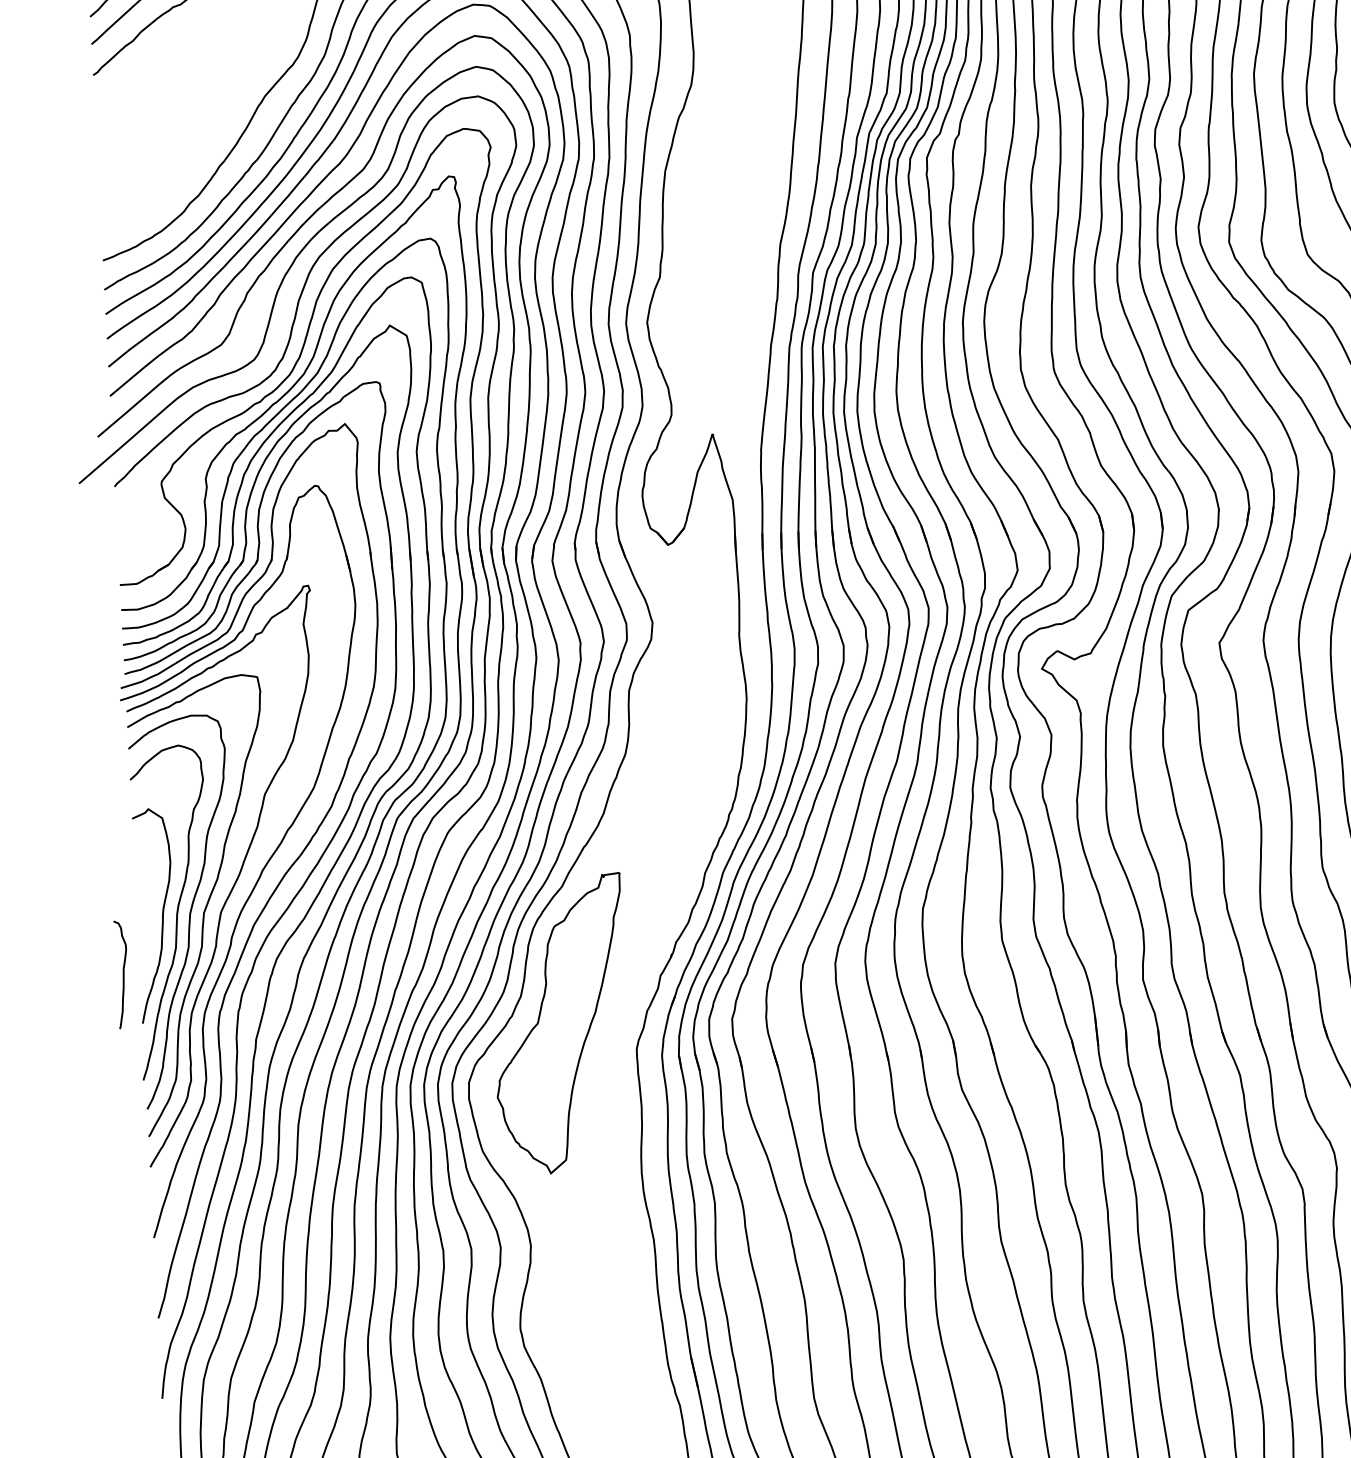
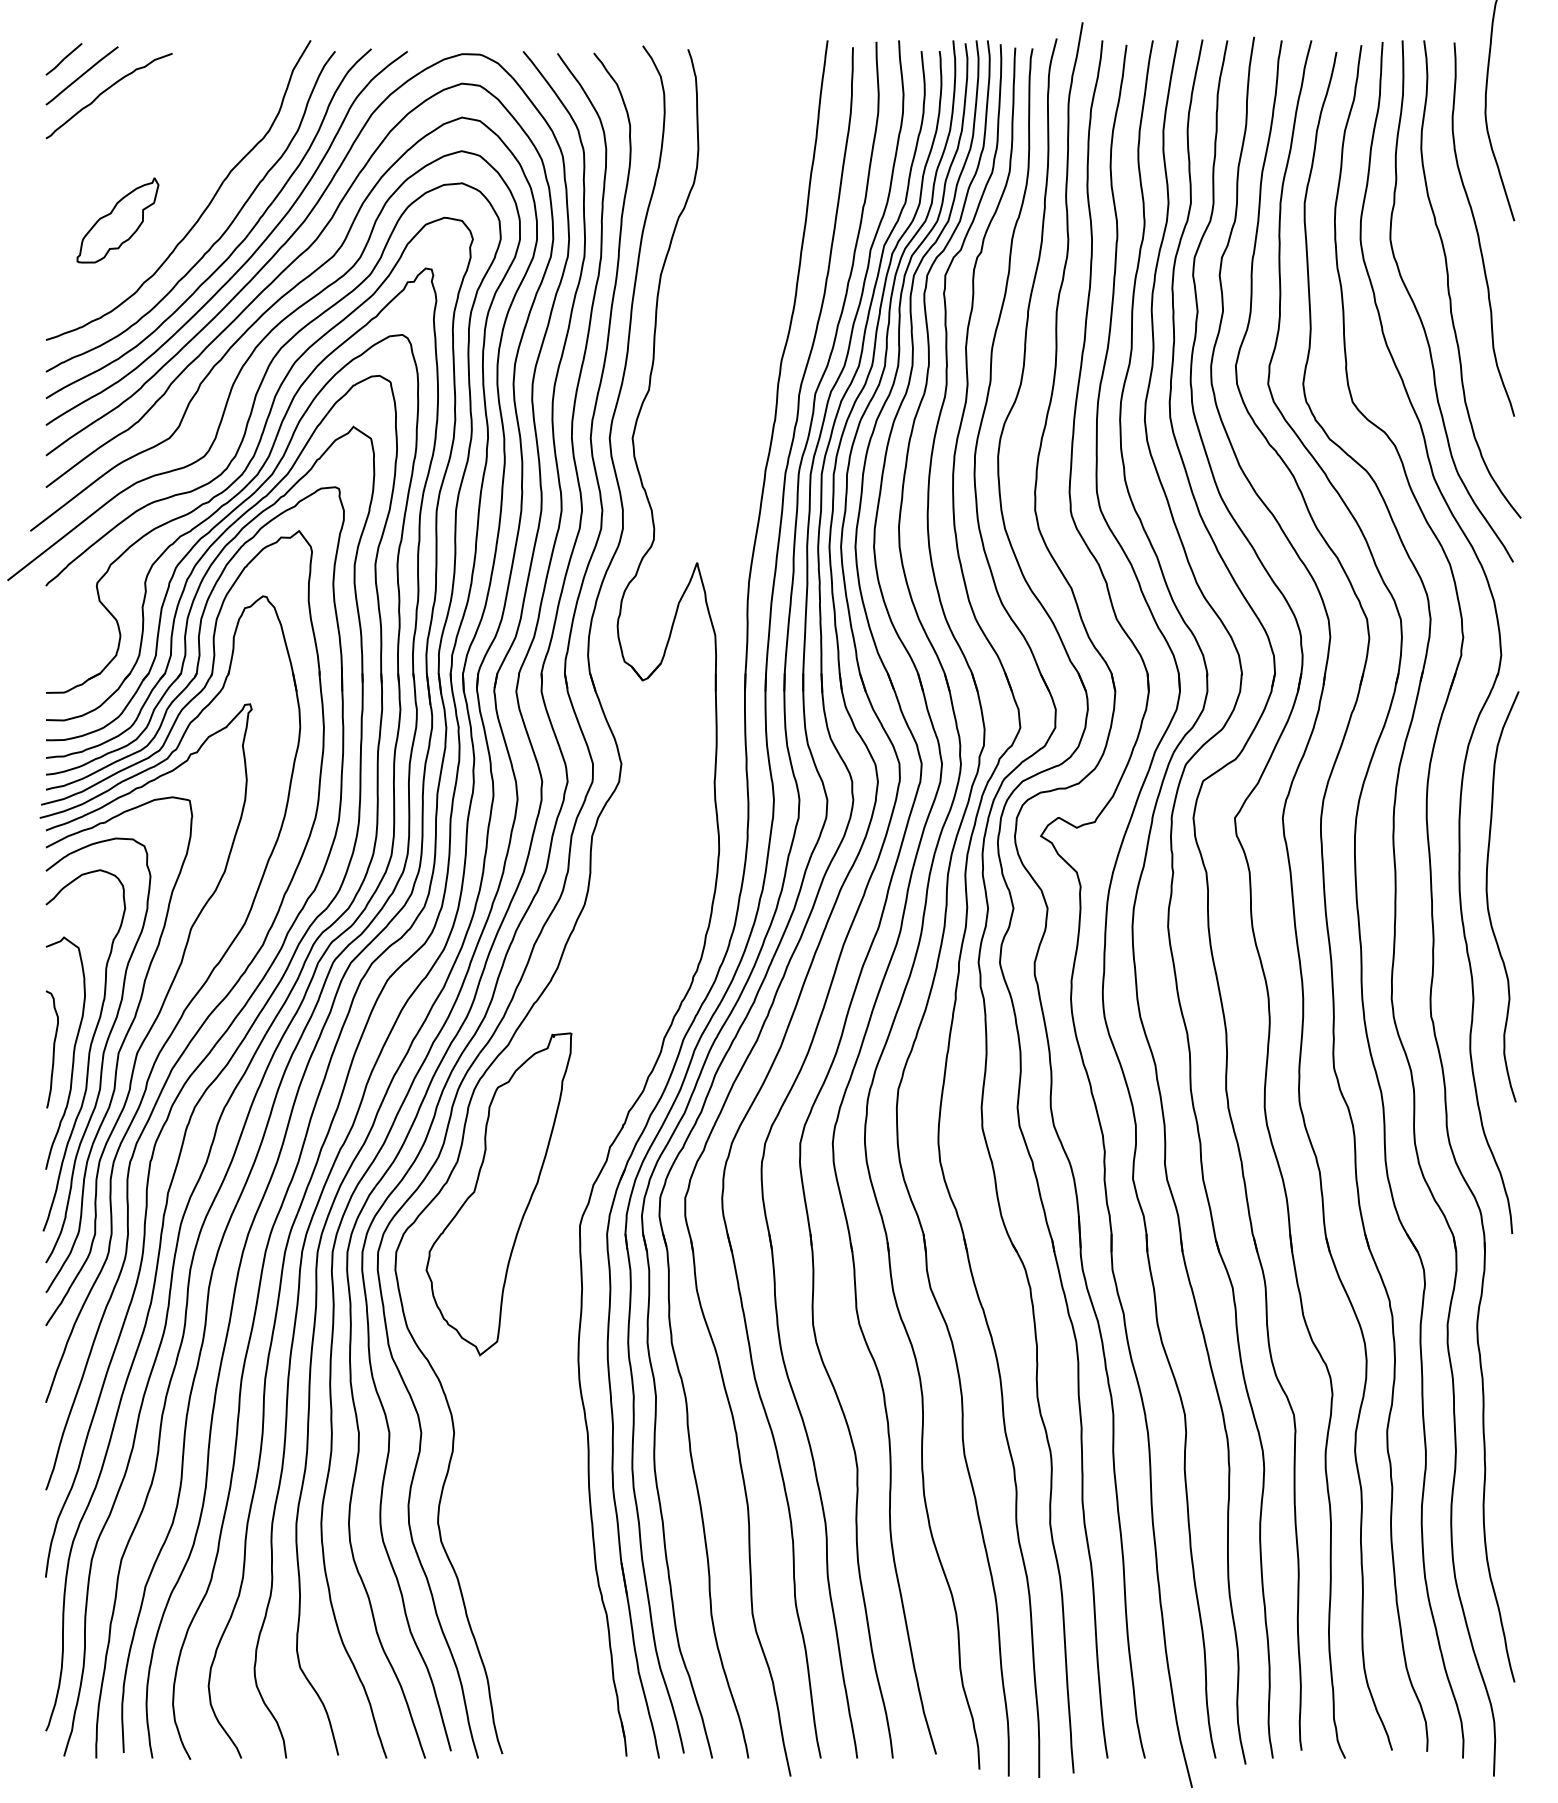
part: (162, 147) -> (117, 220), added
curve: (123, 974) -> (53, 1049), moved

